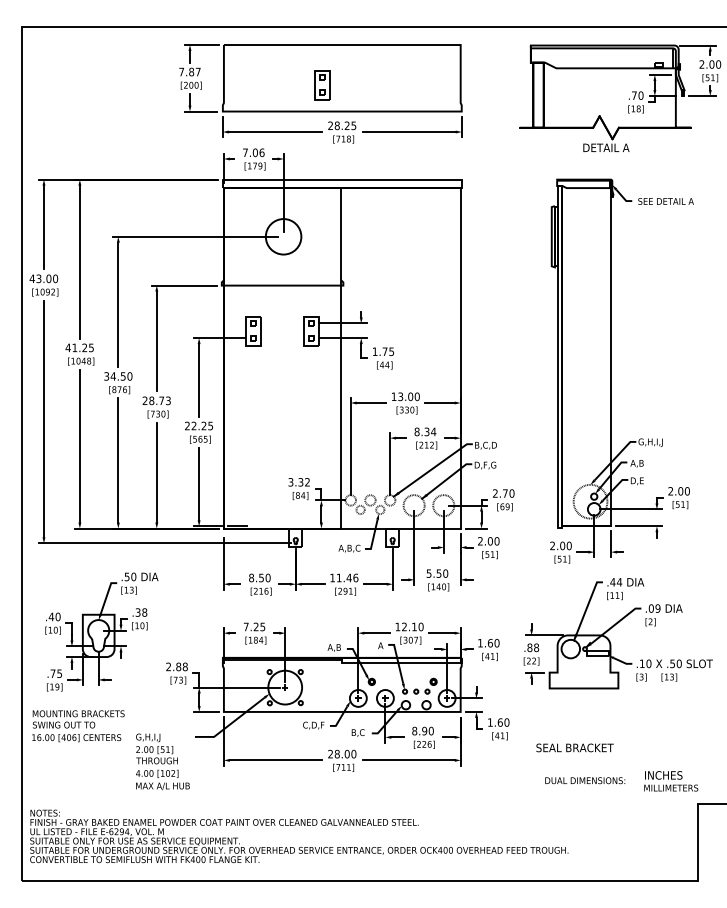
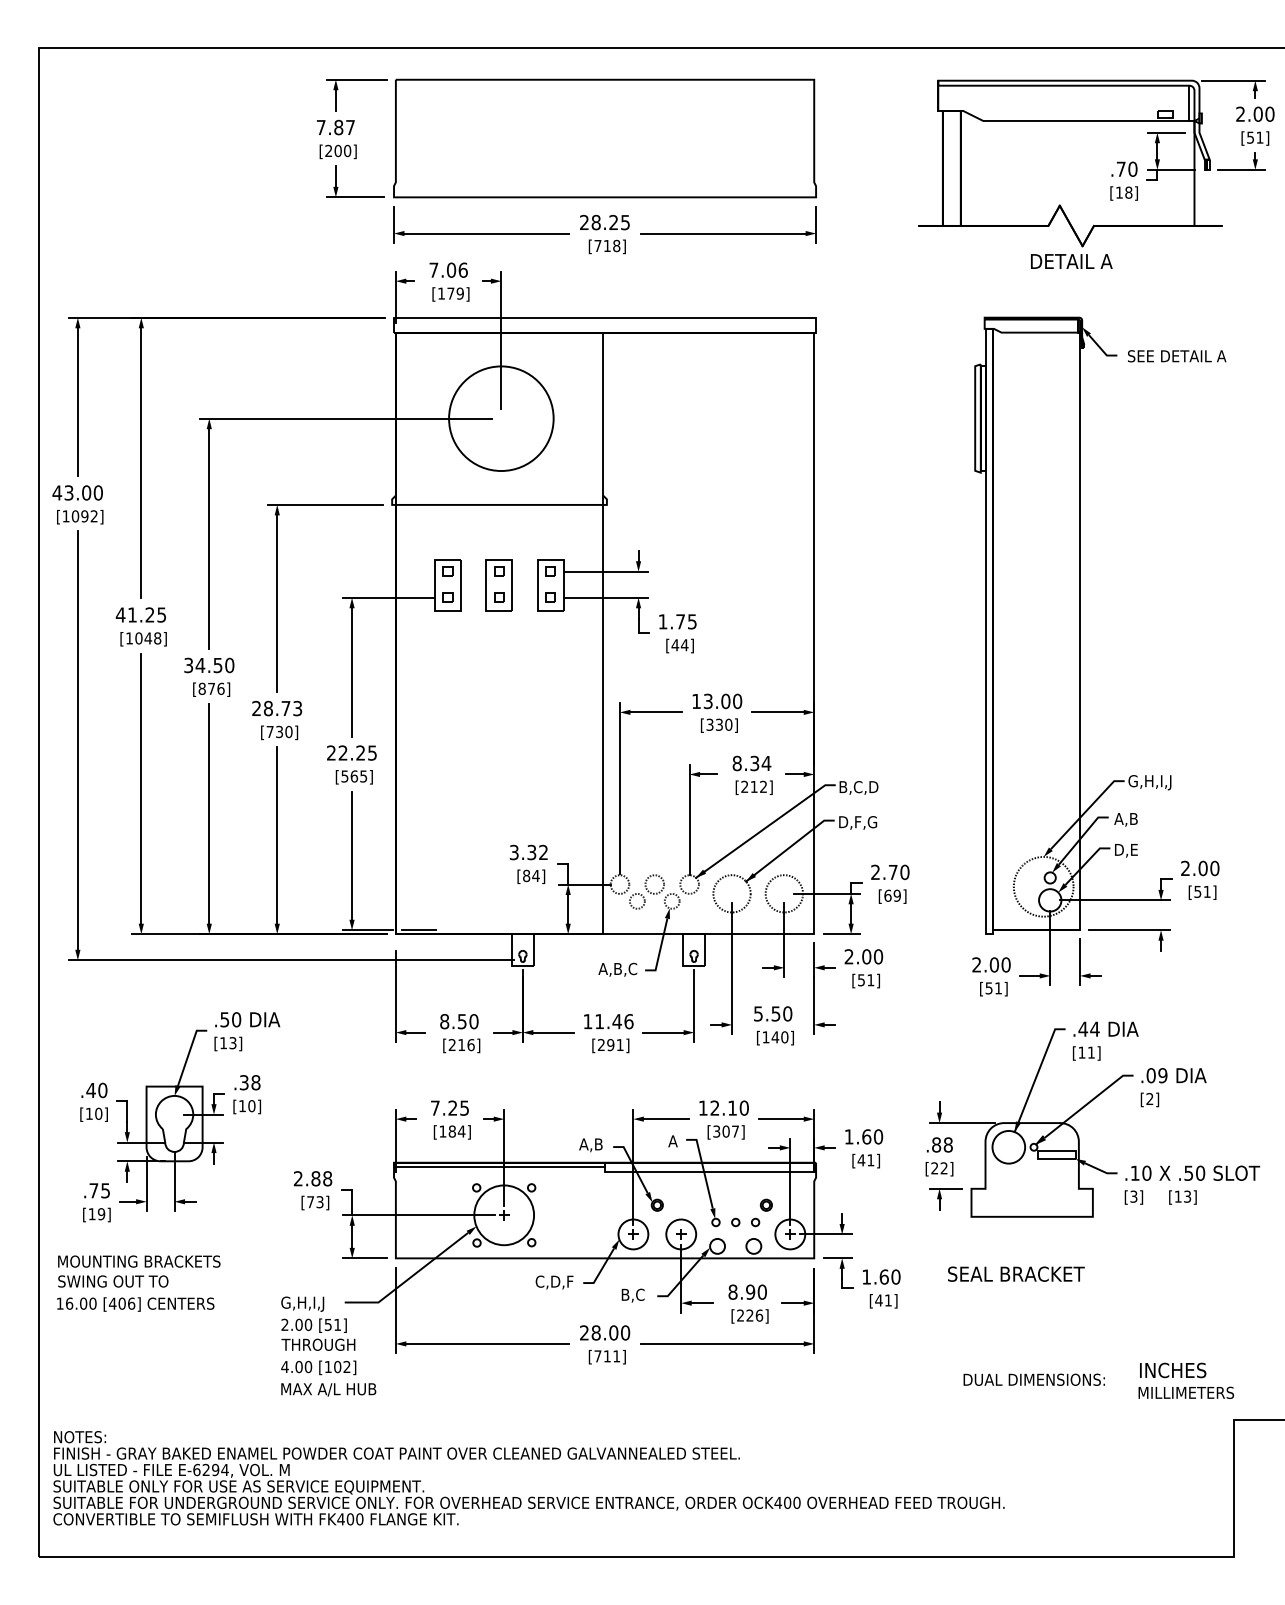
part: (322, 85) -> (499, 586), moved
circle: (283, 236) -> (501, 418), size x1.67
text: (574, 747) -> (1015, 1273), moved
text: (162, 761) -> (327, 1345), moved

